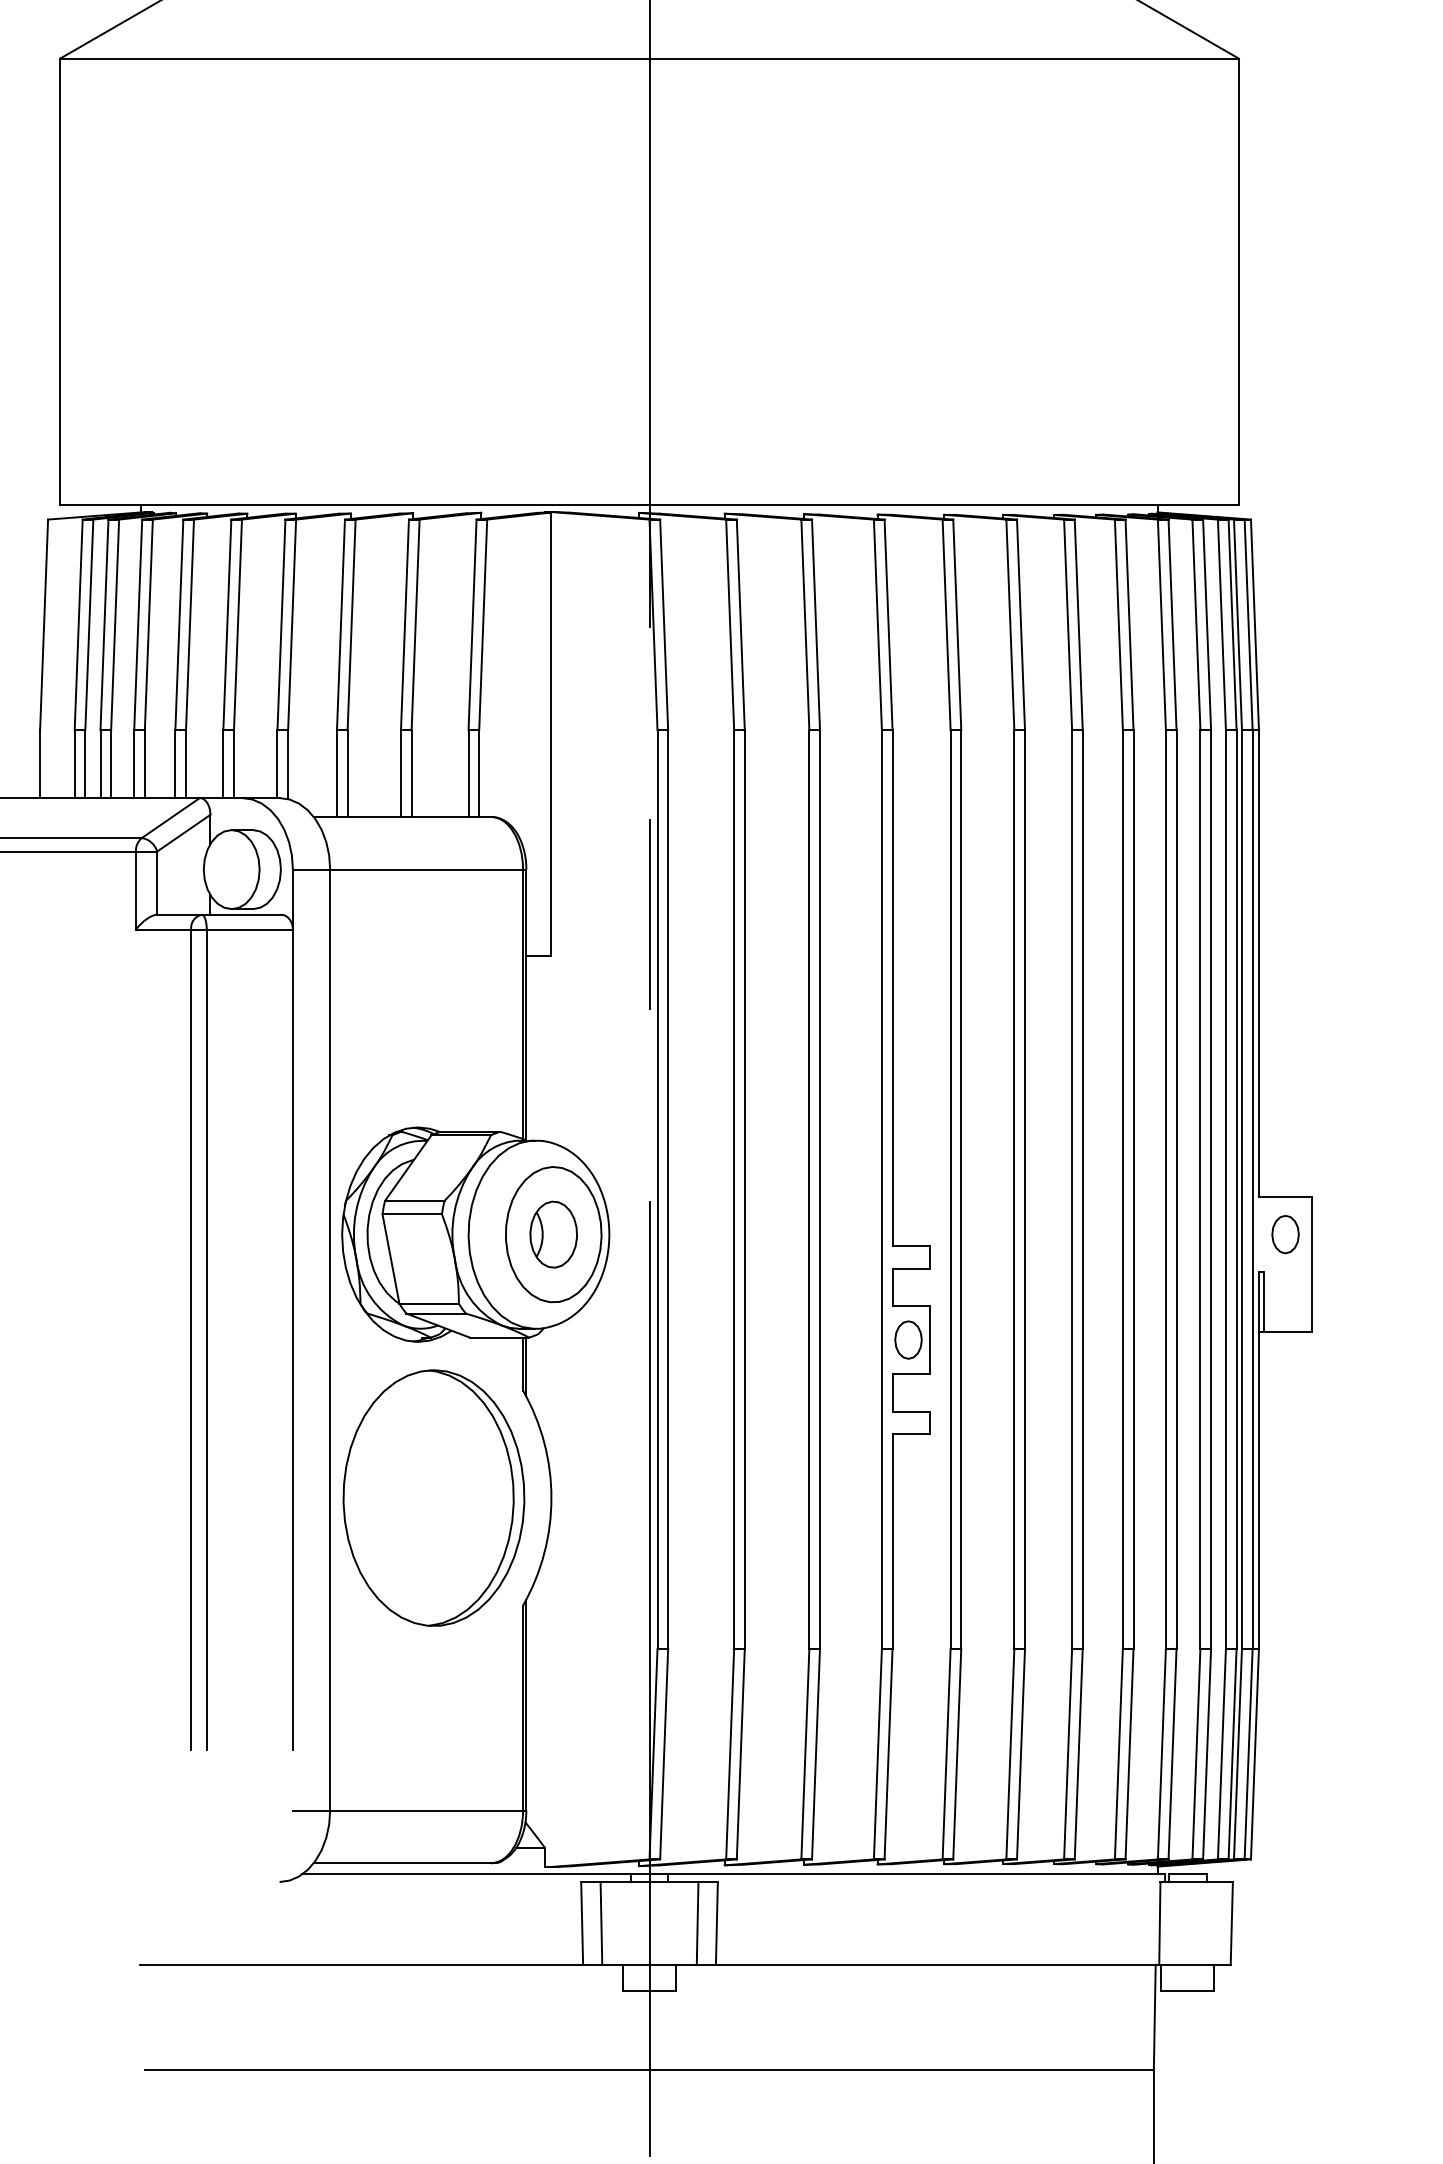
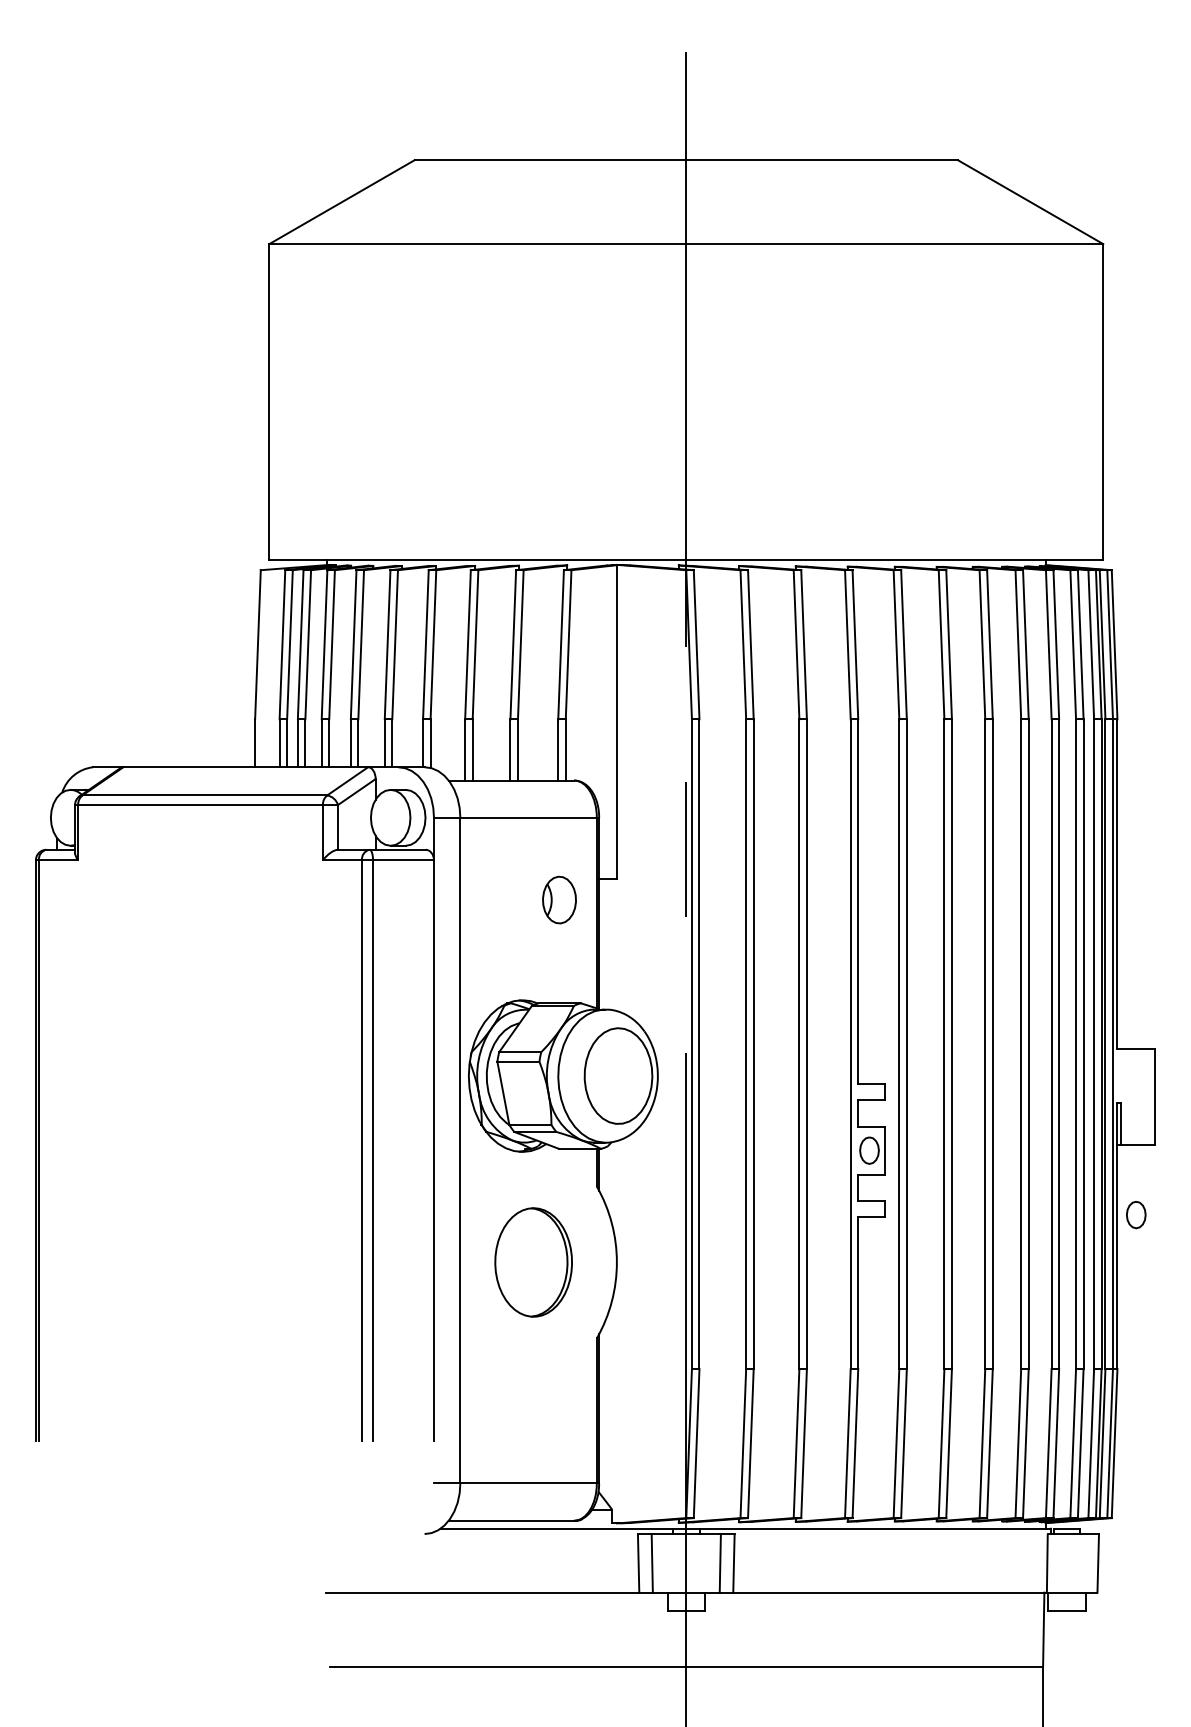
part: (553, 1233) -> (559, 899), moved
part: (1285, 1235) -> (1136, 1215), moved
part: (433, 1498) -> (533, 1262), size x0.6

